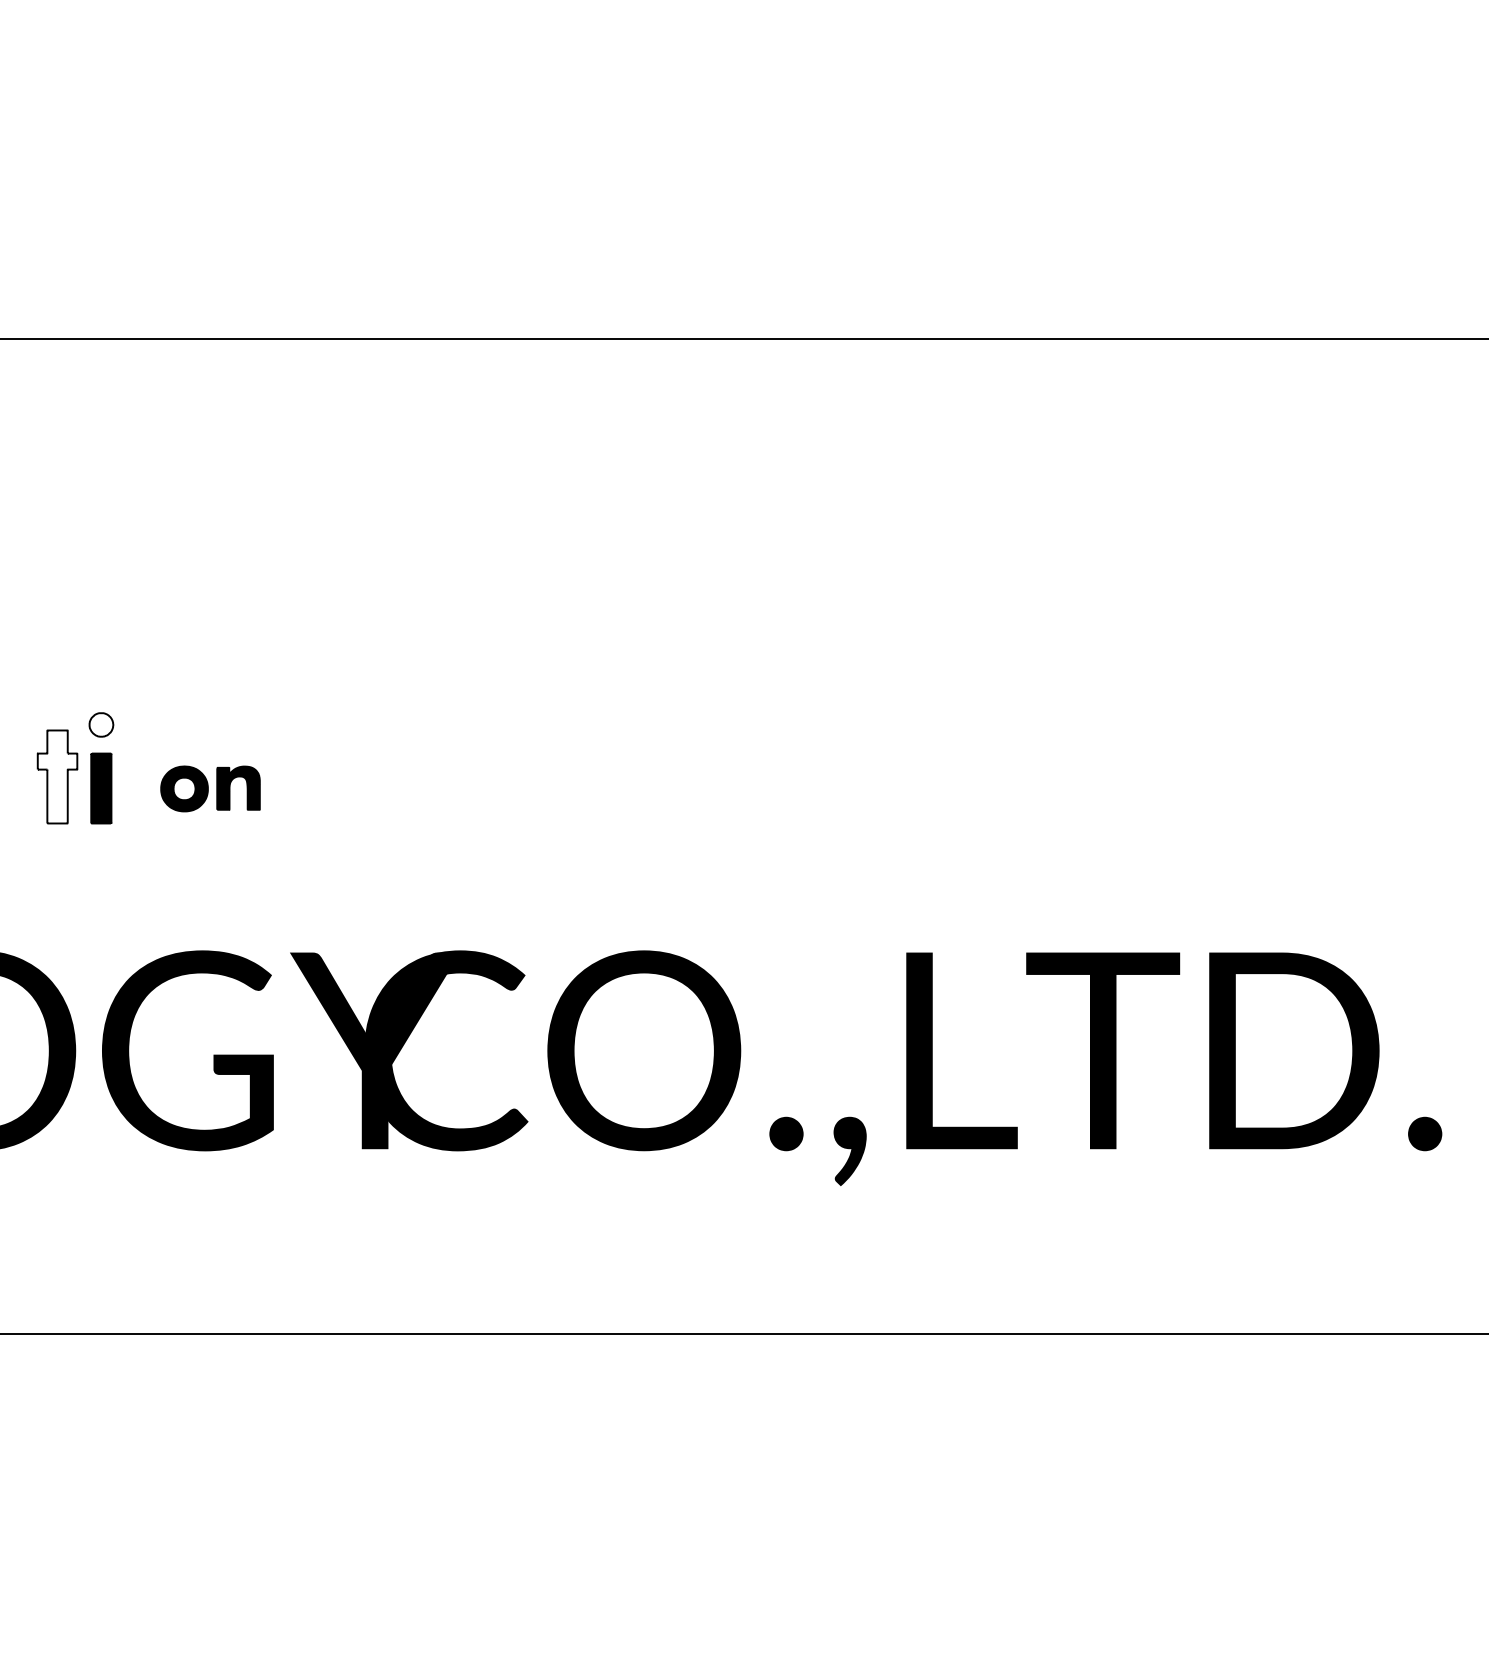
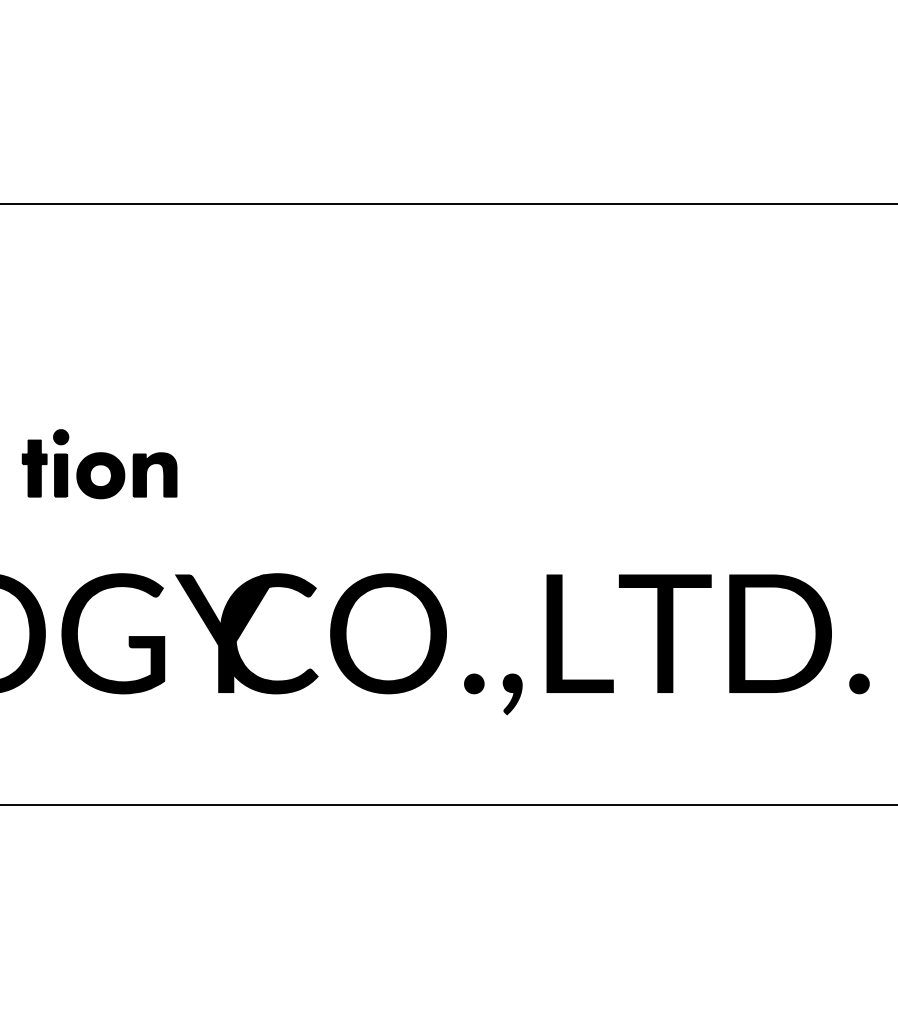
fill: (101, 725) -> (61, 437), added
fill: (57, 776) -> (34, 468), added
part: (209, 788) -> (126, 475), size x1.67

